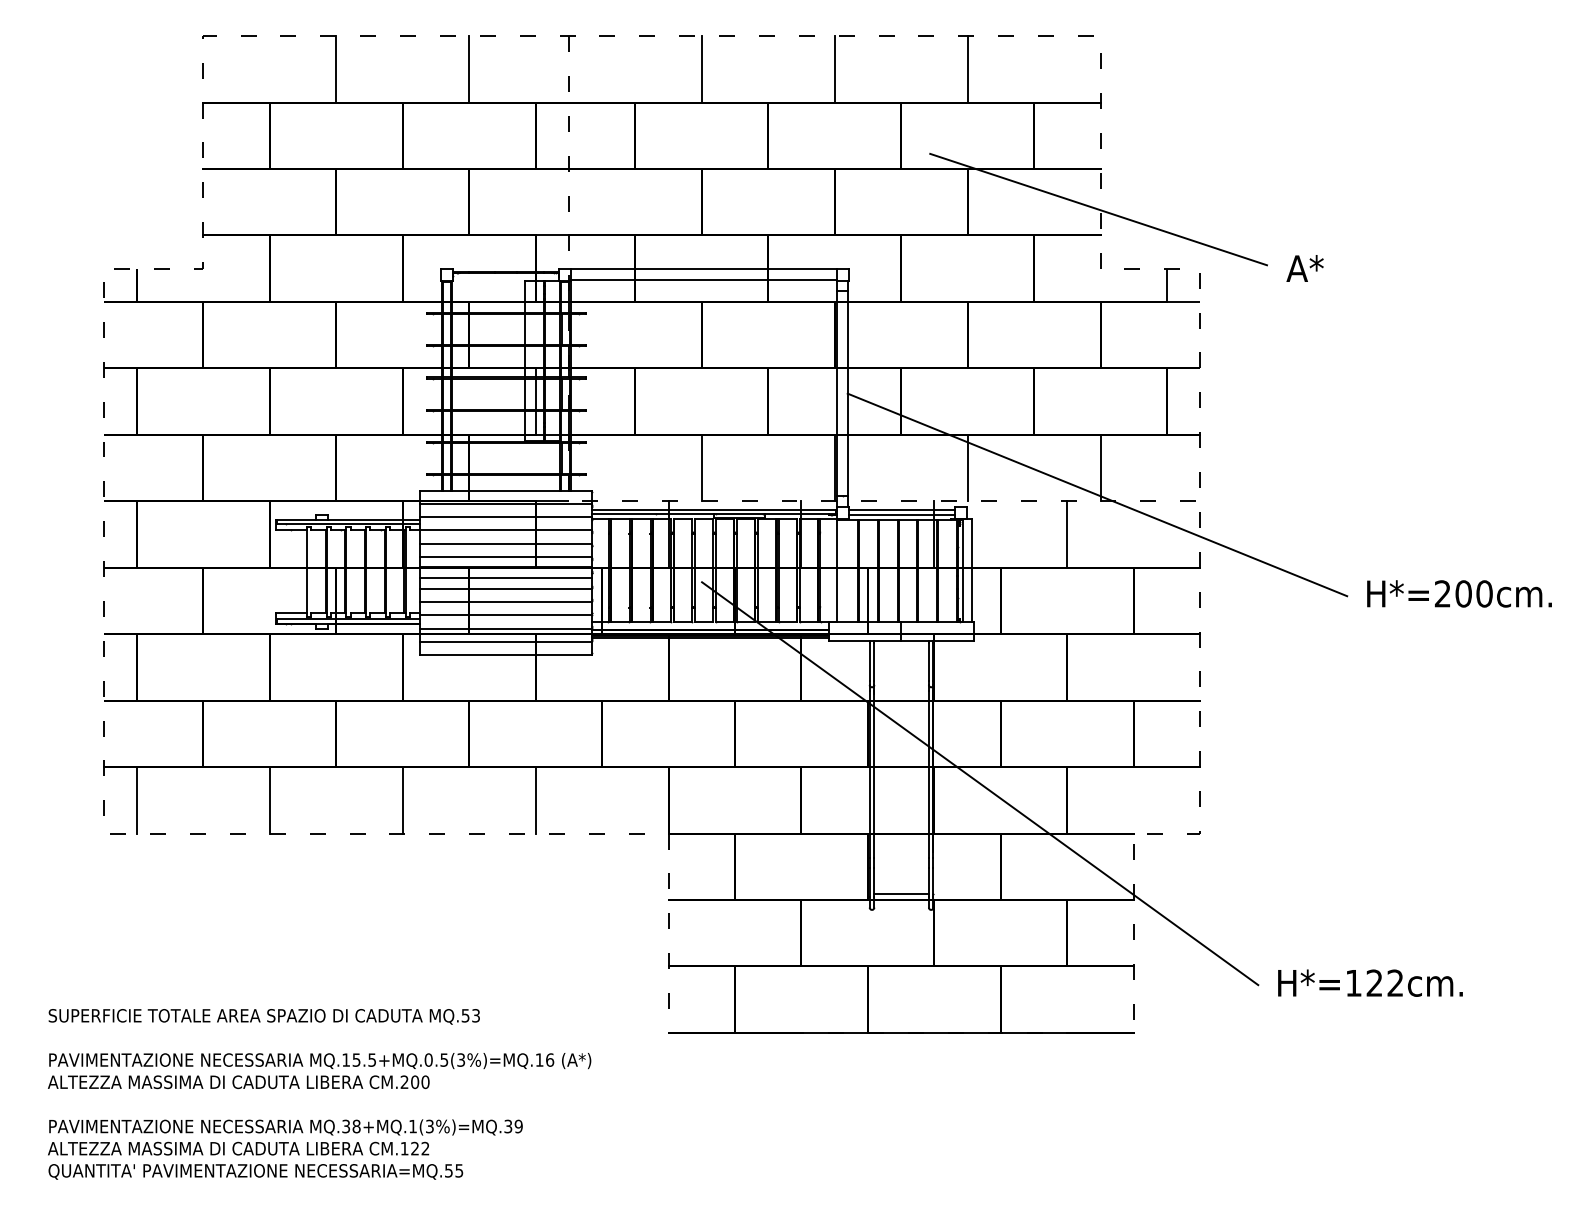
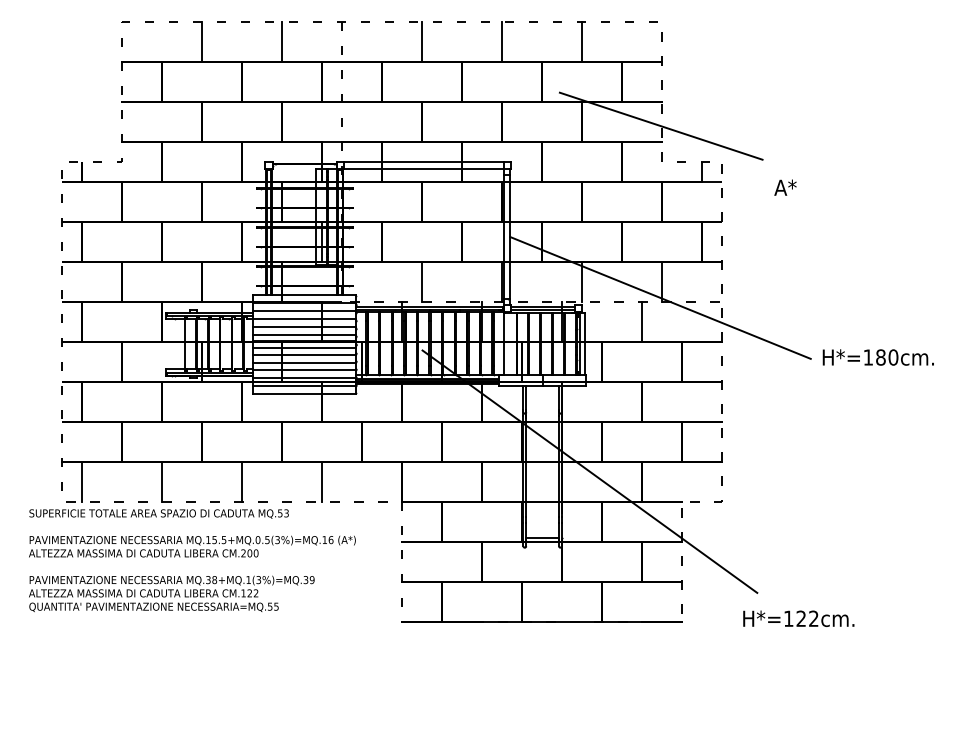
text: (1305, 268) -> (785, 187), moved
text: (1453, 593) -> (874, 357), H*=200cm. -> H*=180cm.
text: (1369, 982) -> (798, 618), moved
text: (319, 1094) -> (192, 560), moved

